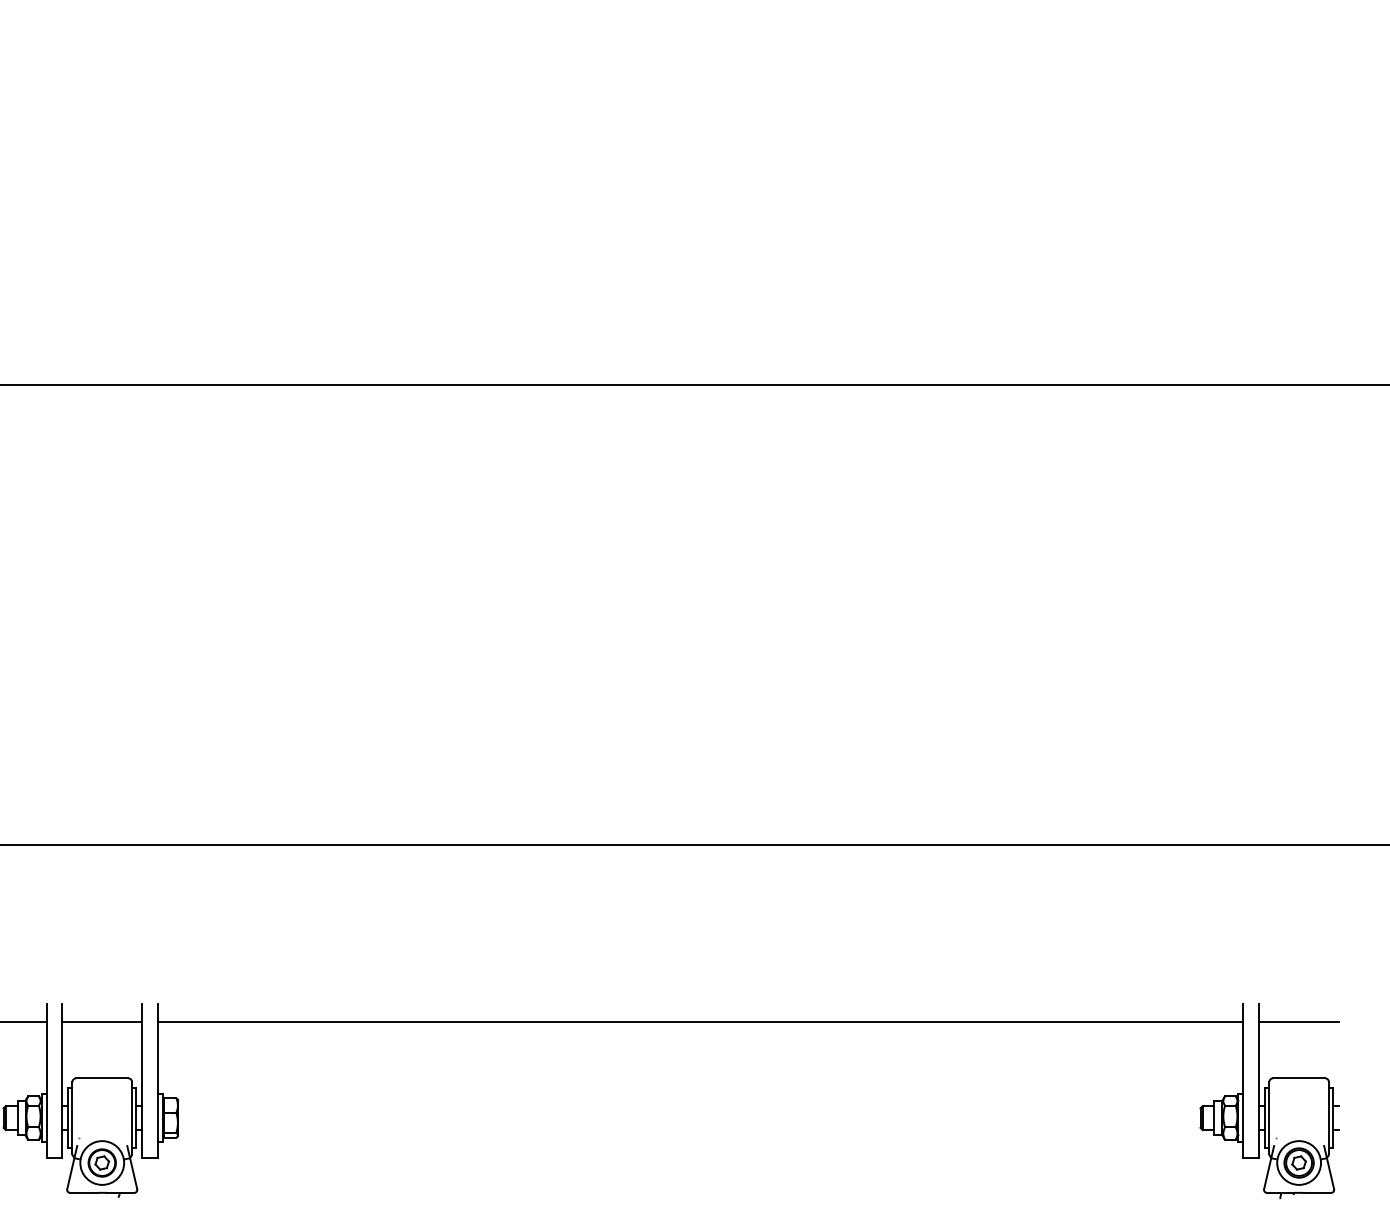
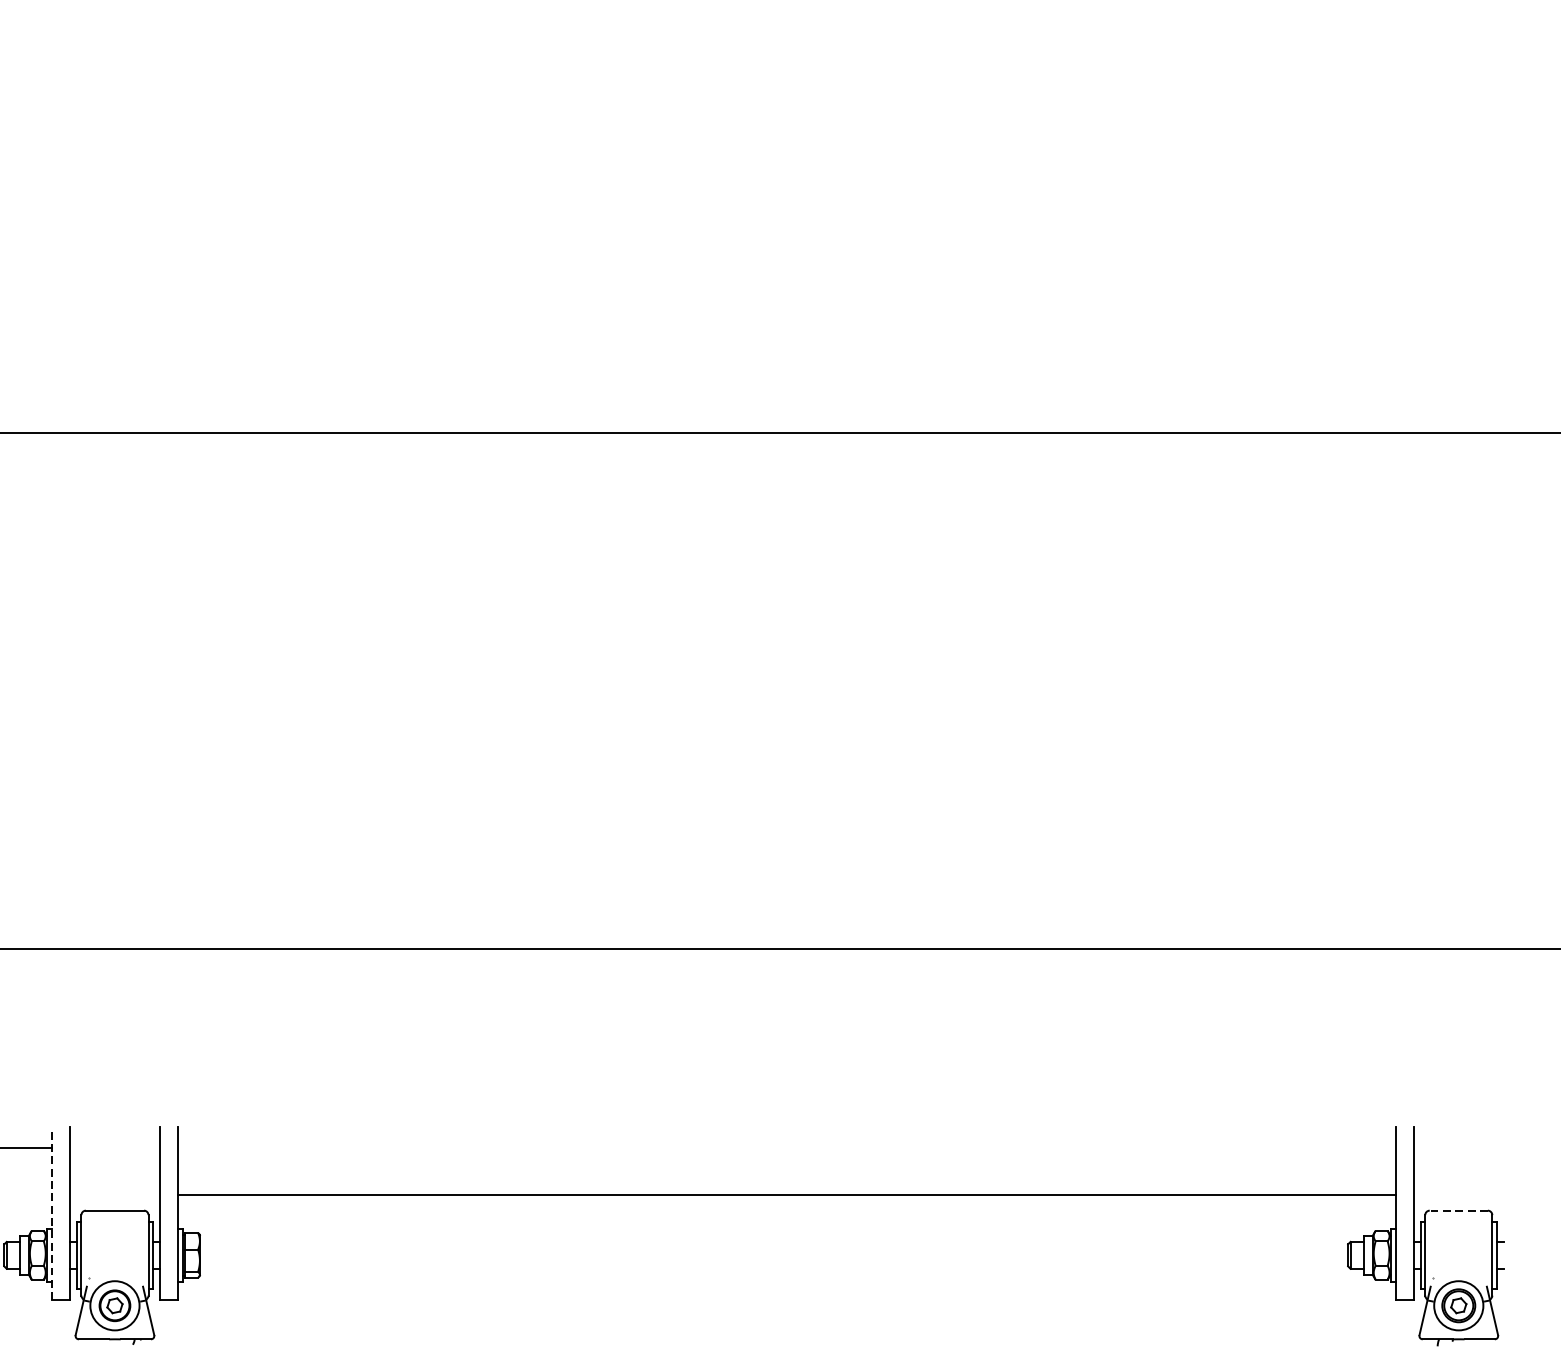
line: (102, 1022) -> (115, 1148), removed
line: (700, 1022) -> (786, 1195), moved
line: (1298, 1022) -> (1458, 1148), removed
line: (1299, 1078) -> (1459, 1210), solid -> dashed
line: (46, 1080) -> (52, 1213), solid -> dashed

